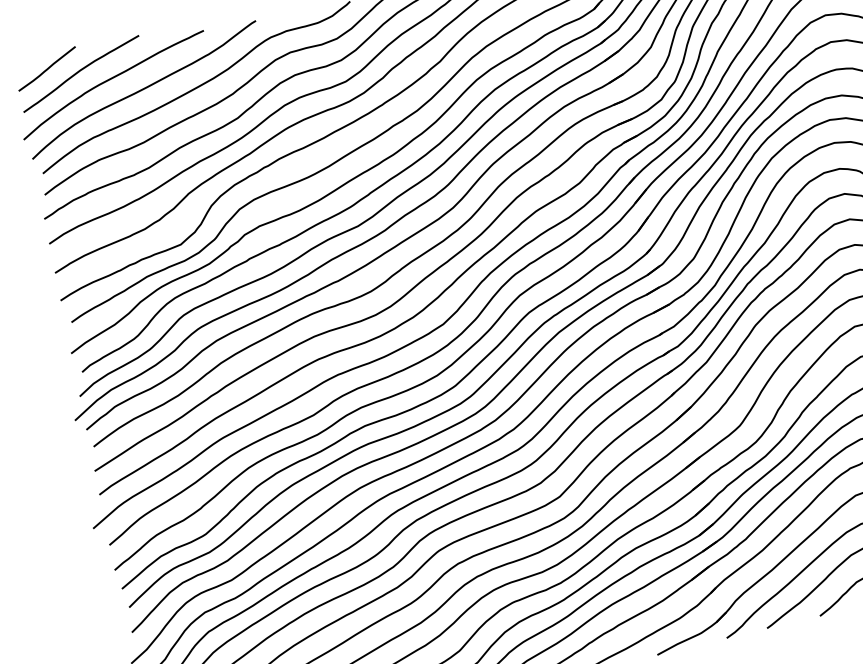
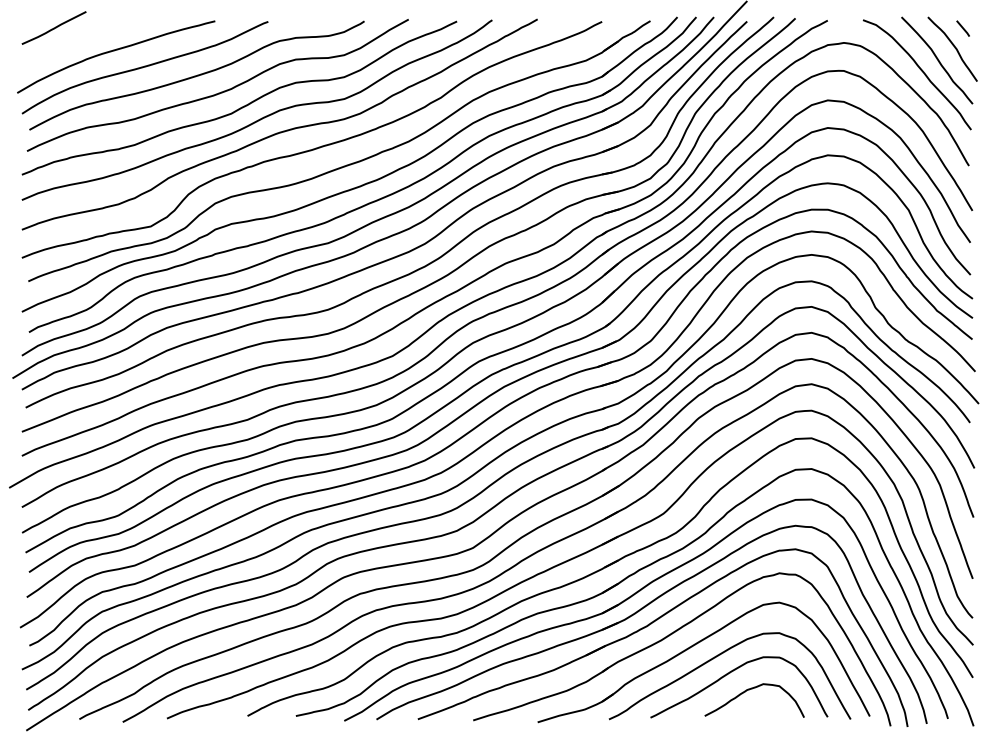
curve: (79, 72) -> (85, 37), removed

